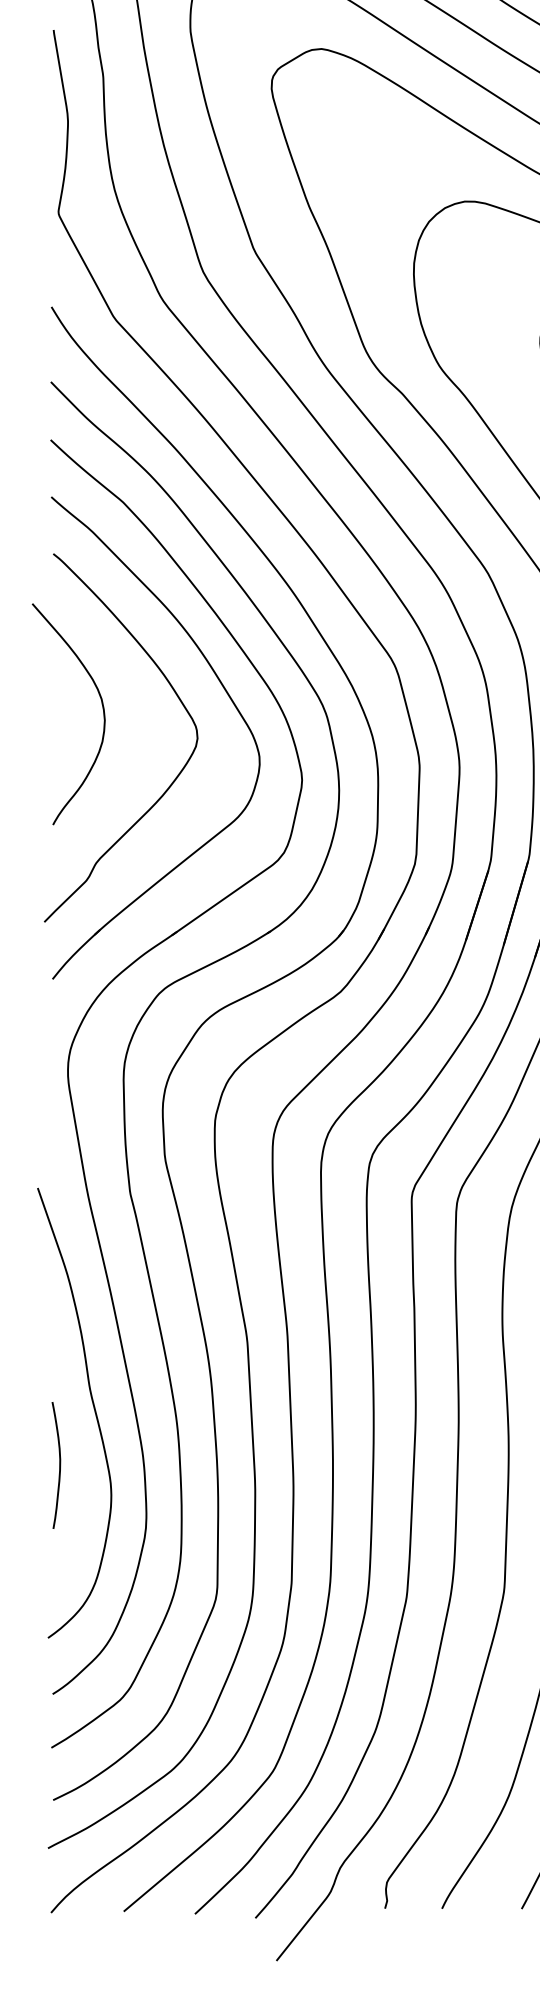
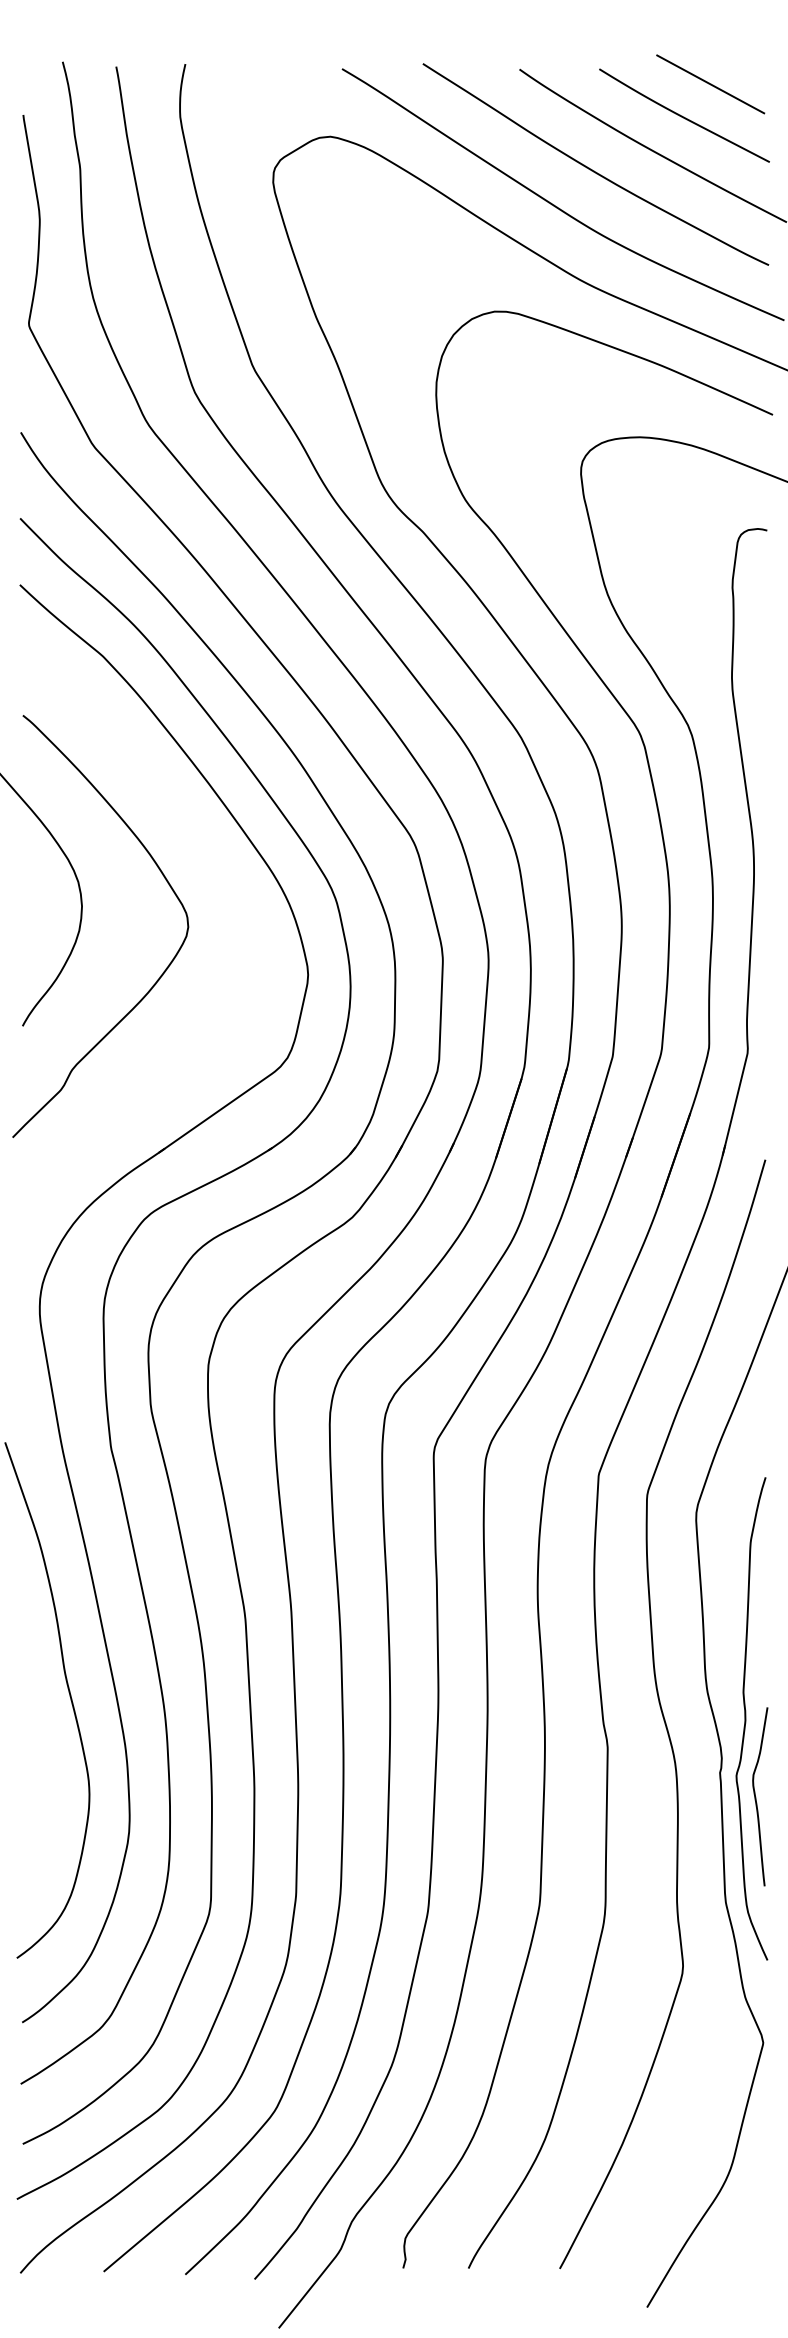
part: (224, 690) -> (219, 872), removed
curve: (59, 1465) -> (29, 1760), removed

